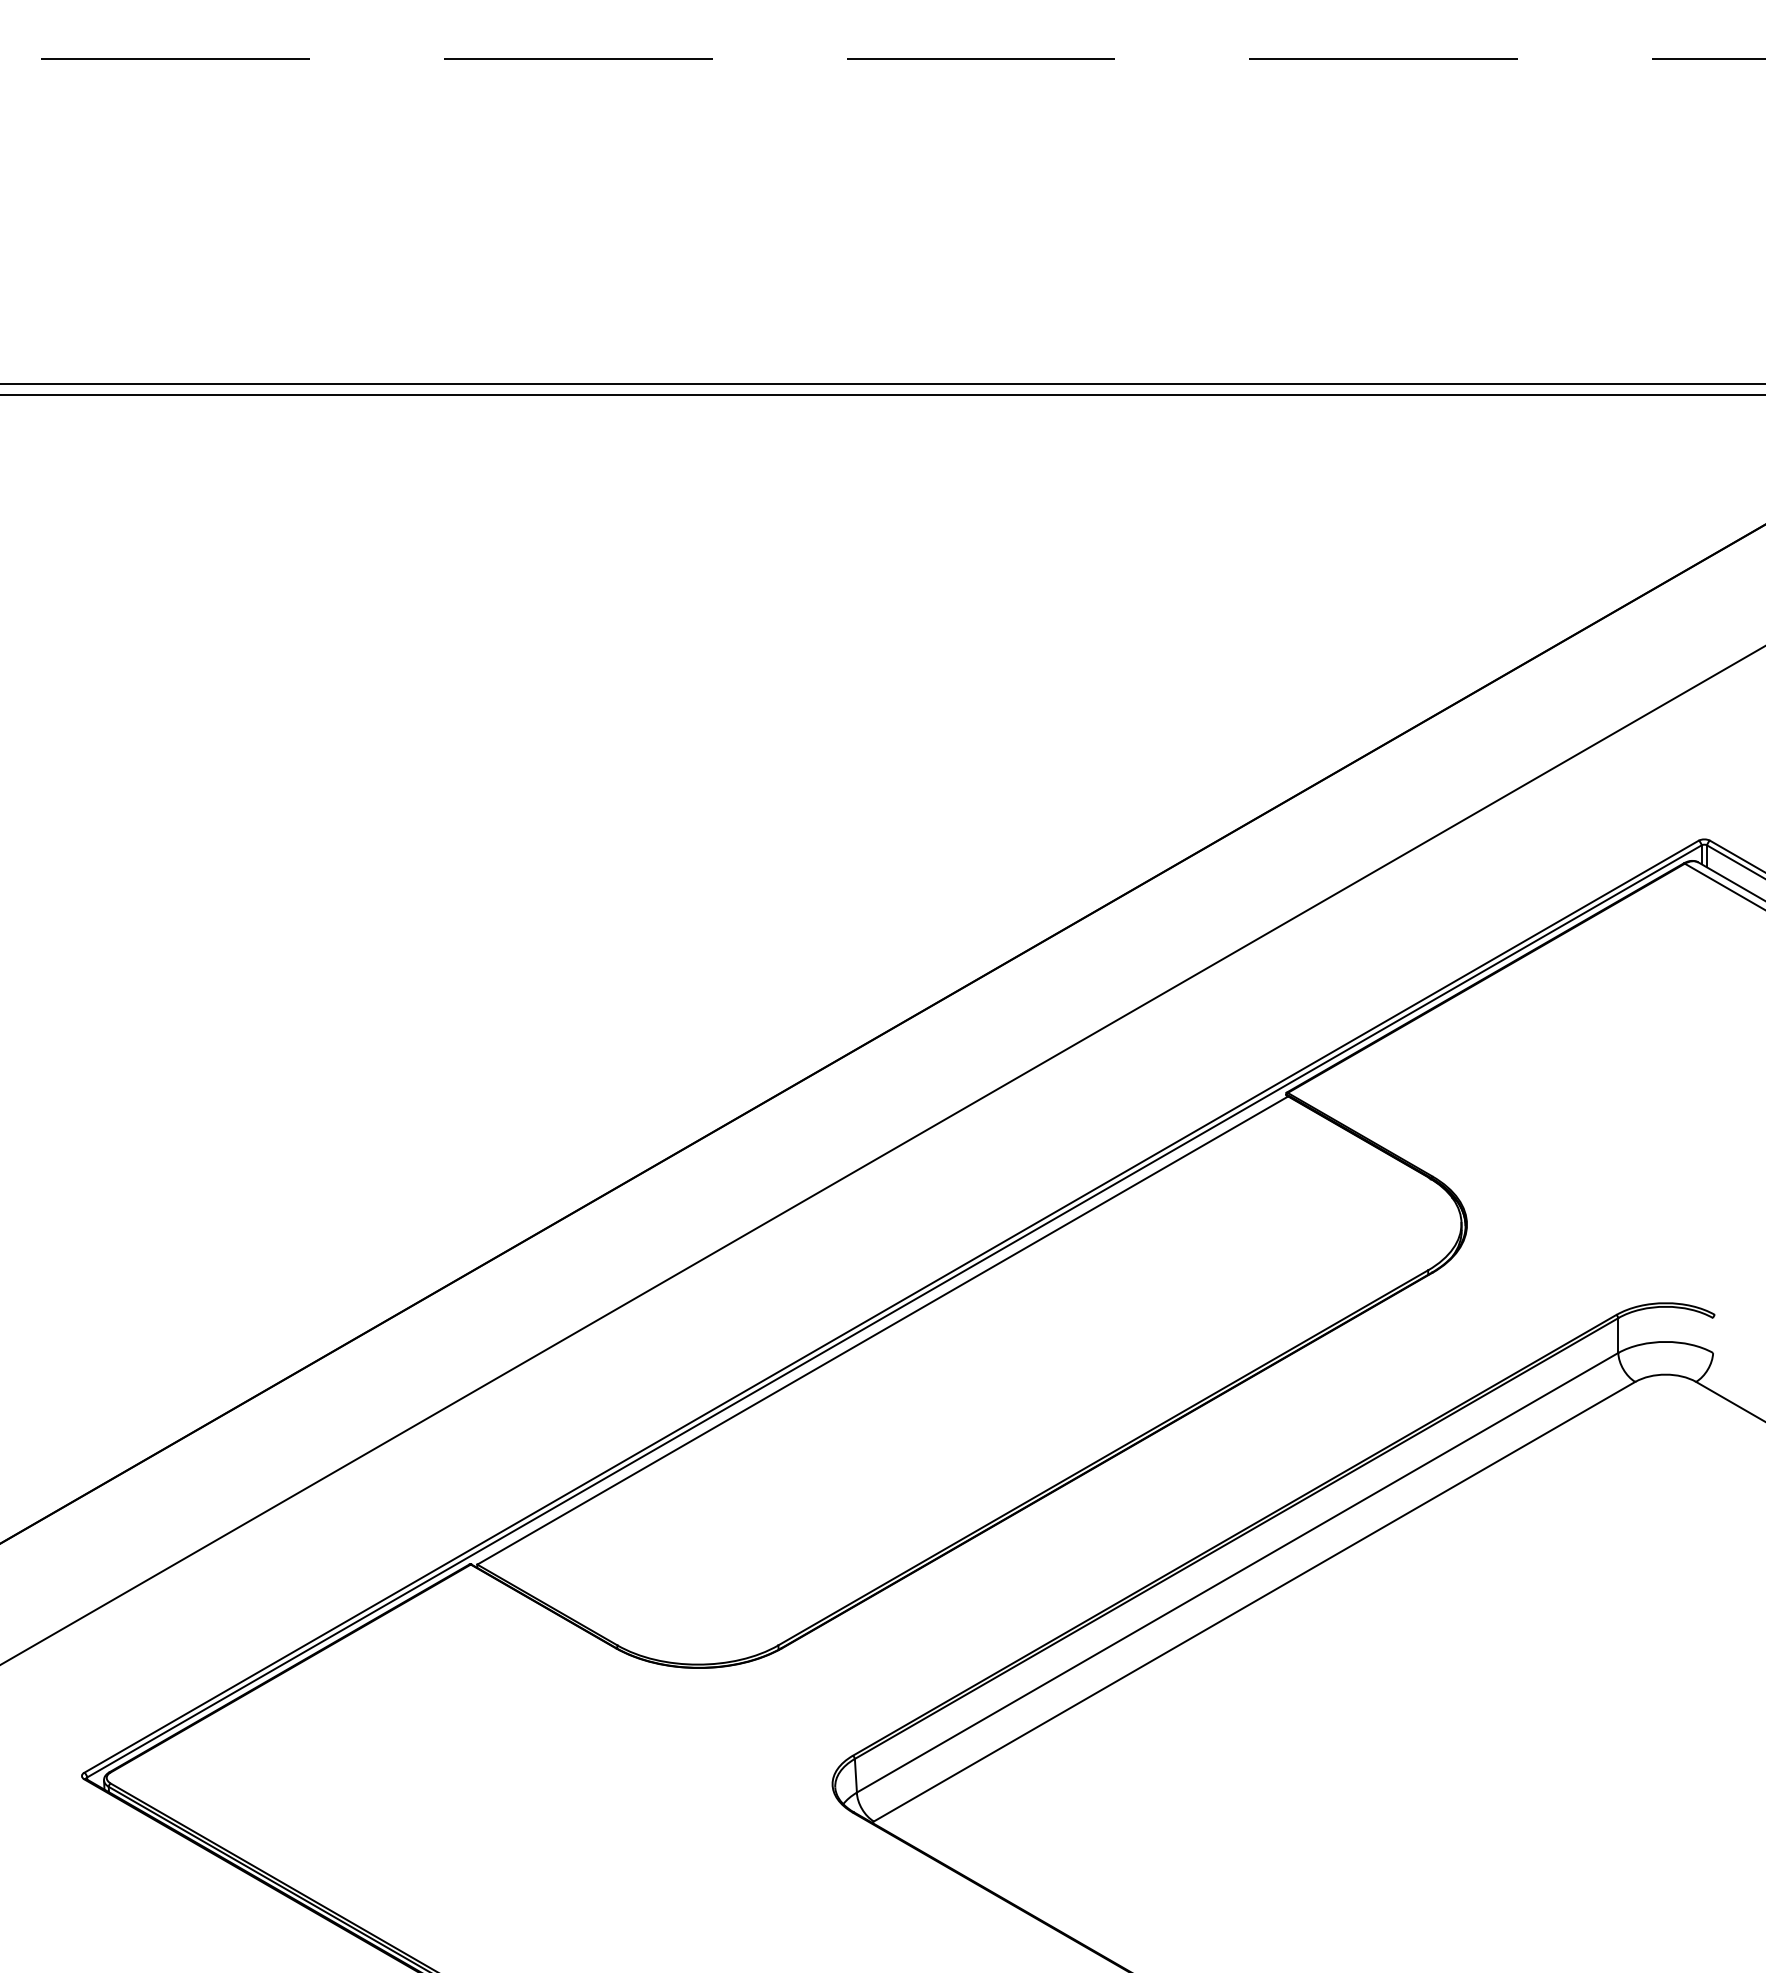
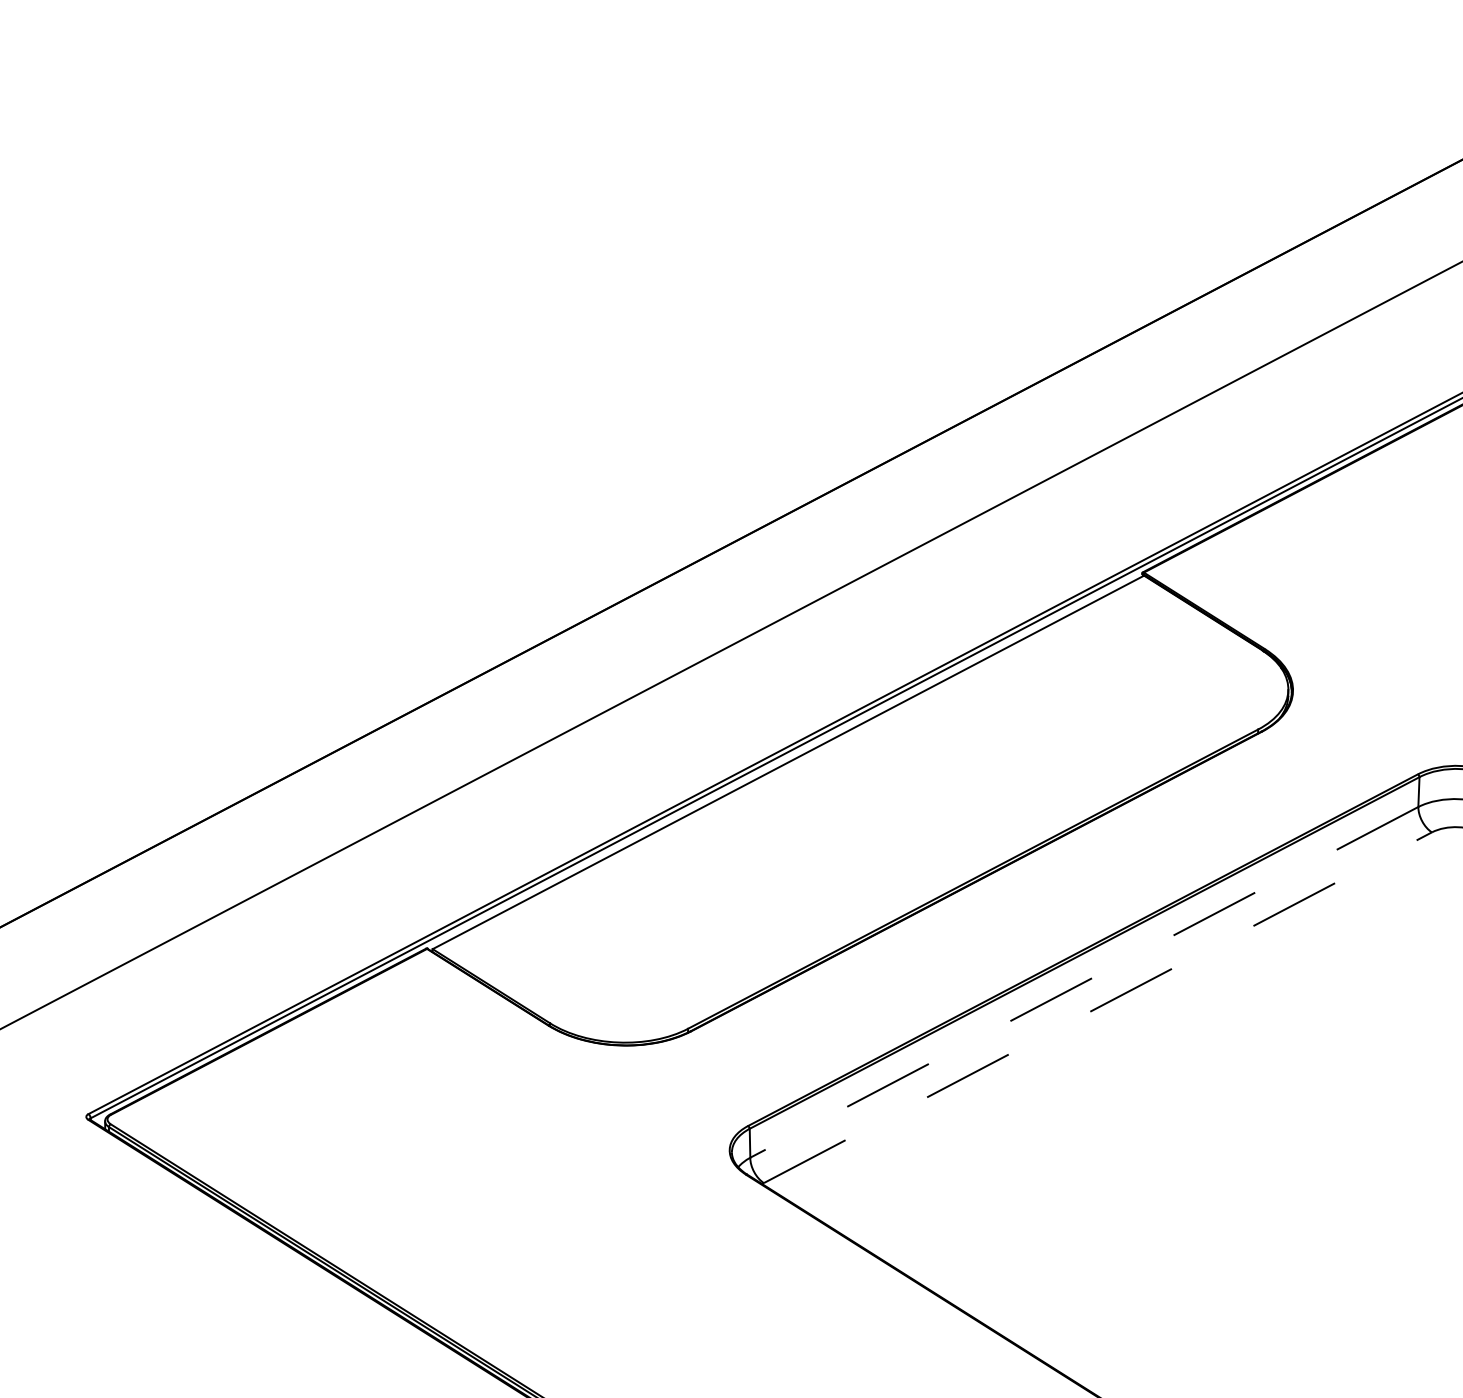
line: (1237, 1572) -> (1084, 982), solid -> dashed
line: (1254, 1601) -> (1097, 1007), solid -> dashed

